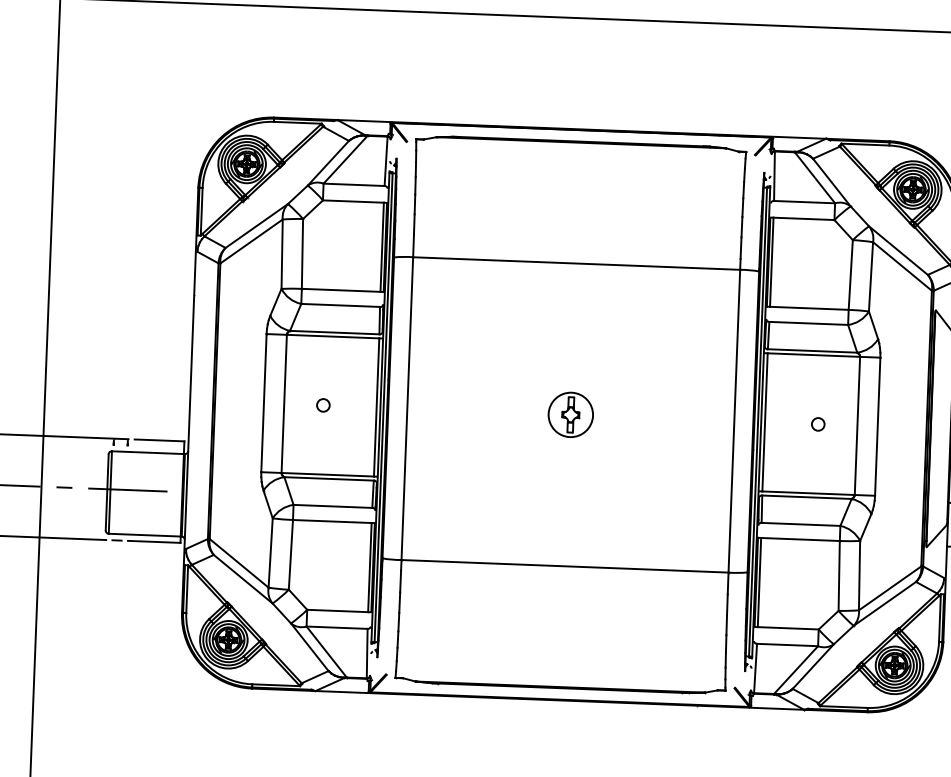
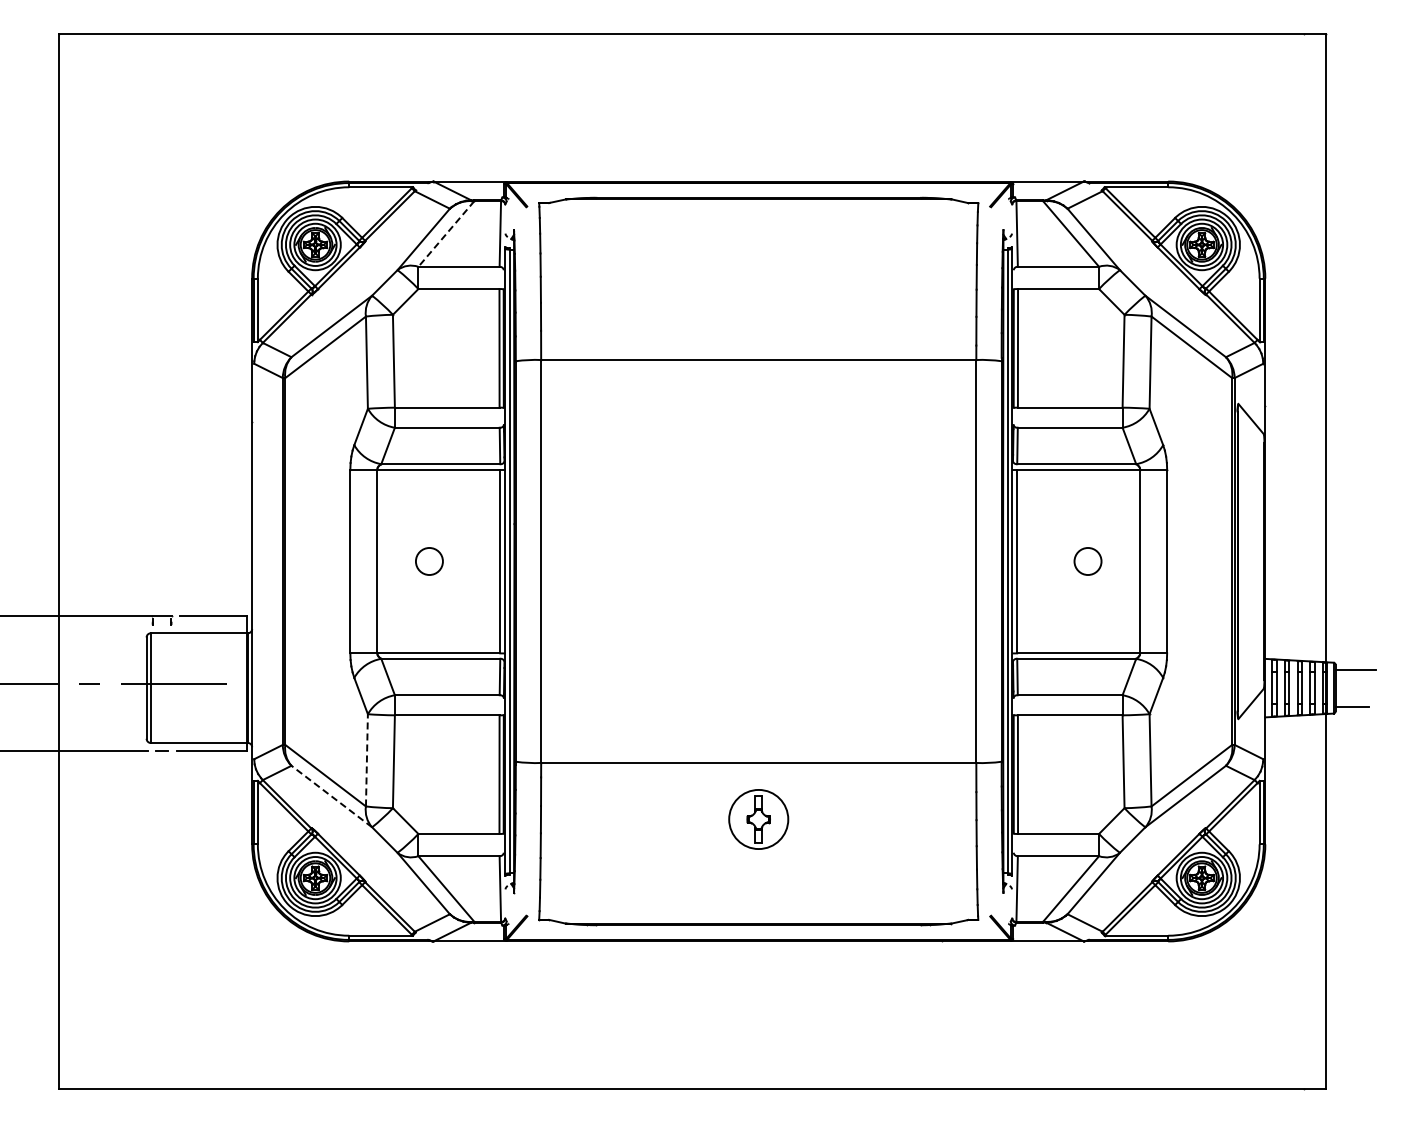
line: (345, 160) -> (446, 234), solid -> dashed
circle: (323, 405) -> (429, 561), size x1.6
part: (570, 414) -> (758, 819), moved
circle: (817, 424) -> (1087, 561), size x1.6
line: (270, 552) -> (366, 759), solid -> dashed
line: (243, 579) -> (331, 796), solid -> dashed

